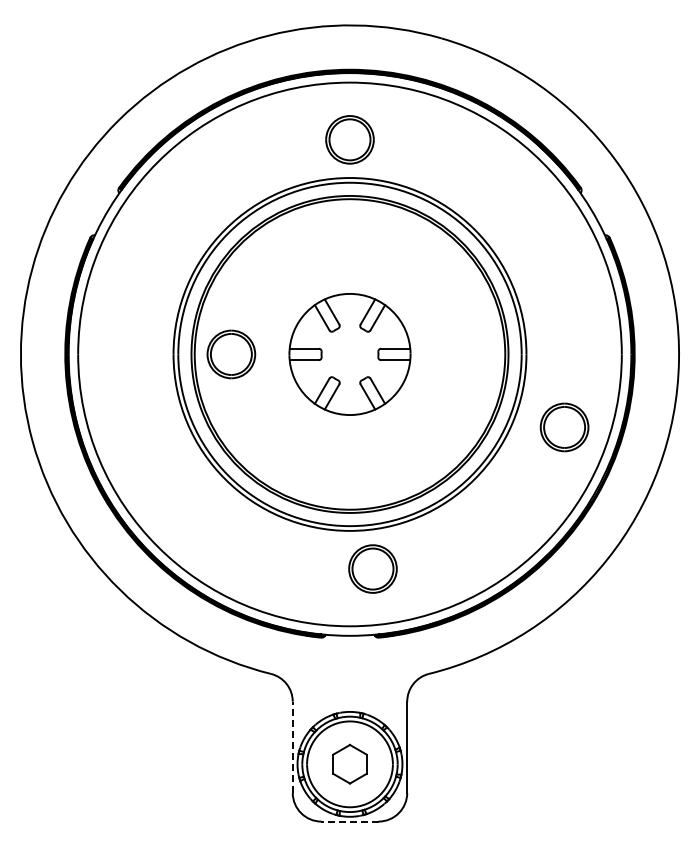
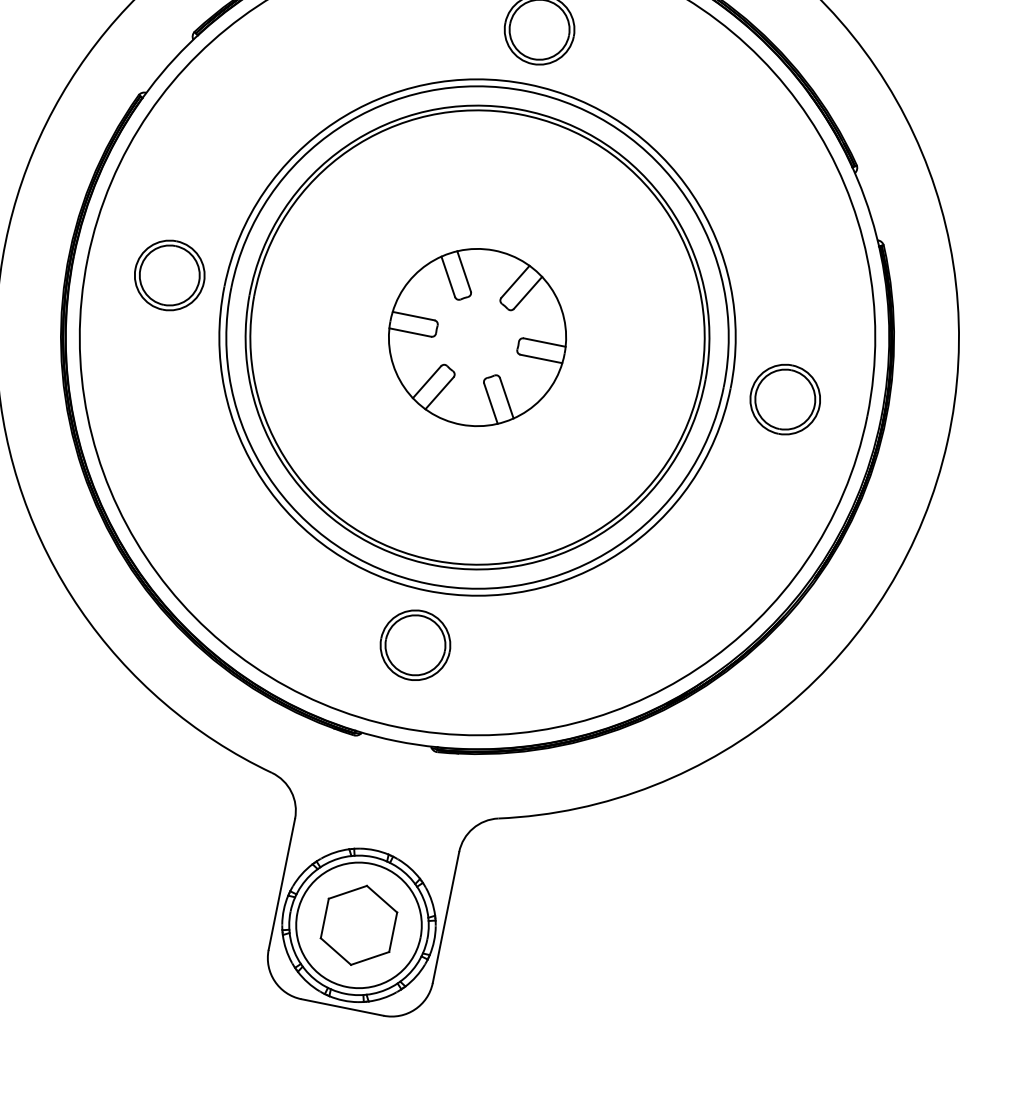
part: (231, 354) -> (169, 275), moved
part: (564, 427) -> (785, 399), moved
part: (372, 568) -> (414, 644), moved
line: (292, 747) -> (281, 884), dashed -> solid
part: (349, 763) -> (358, 924), size x1.43
line: (350, 821) -> (343, 1007), dashed -> solid

